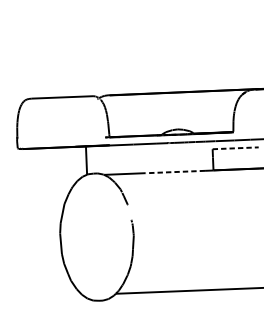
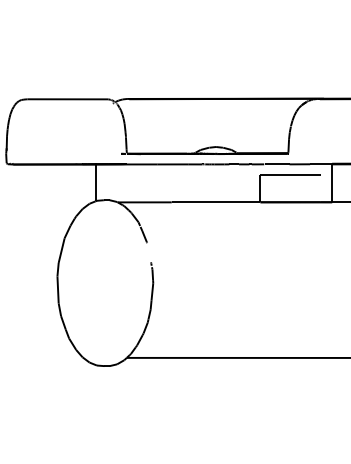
line: (236, 148) -> (291, 174), dashed -> solid
line: (175, 172) -> (210, 202), dashed -> solid

